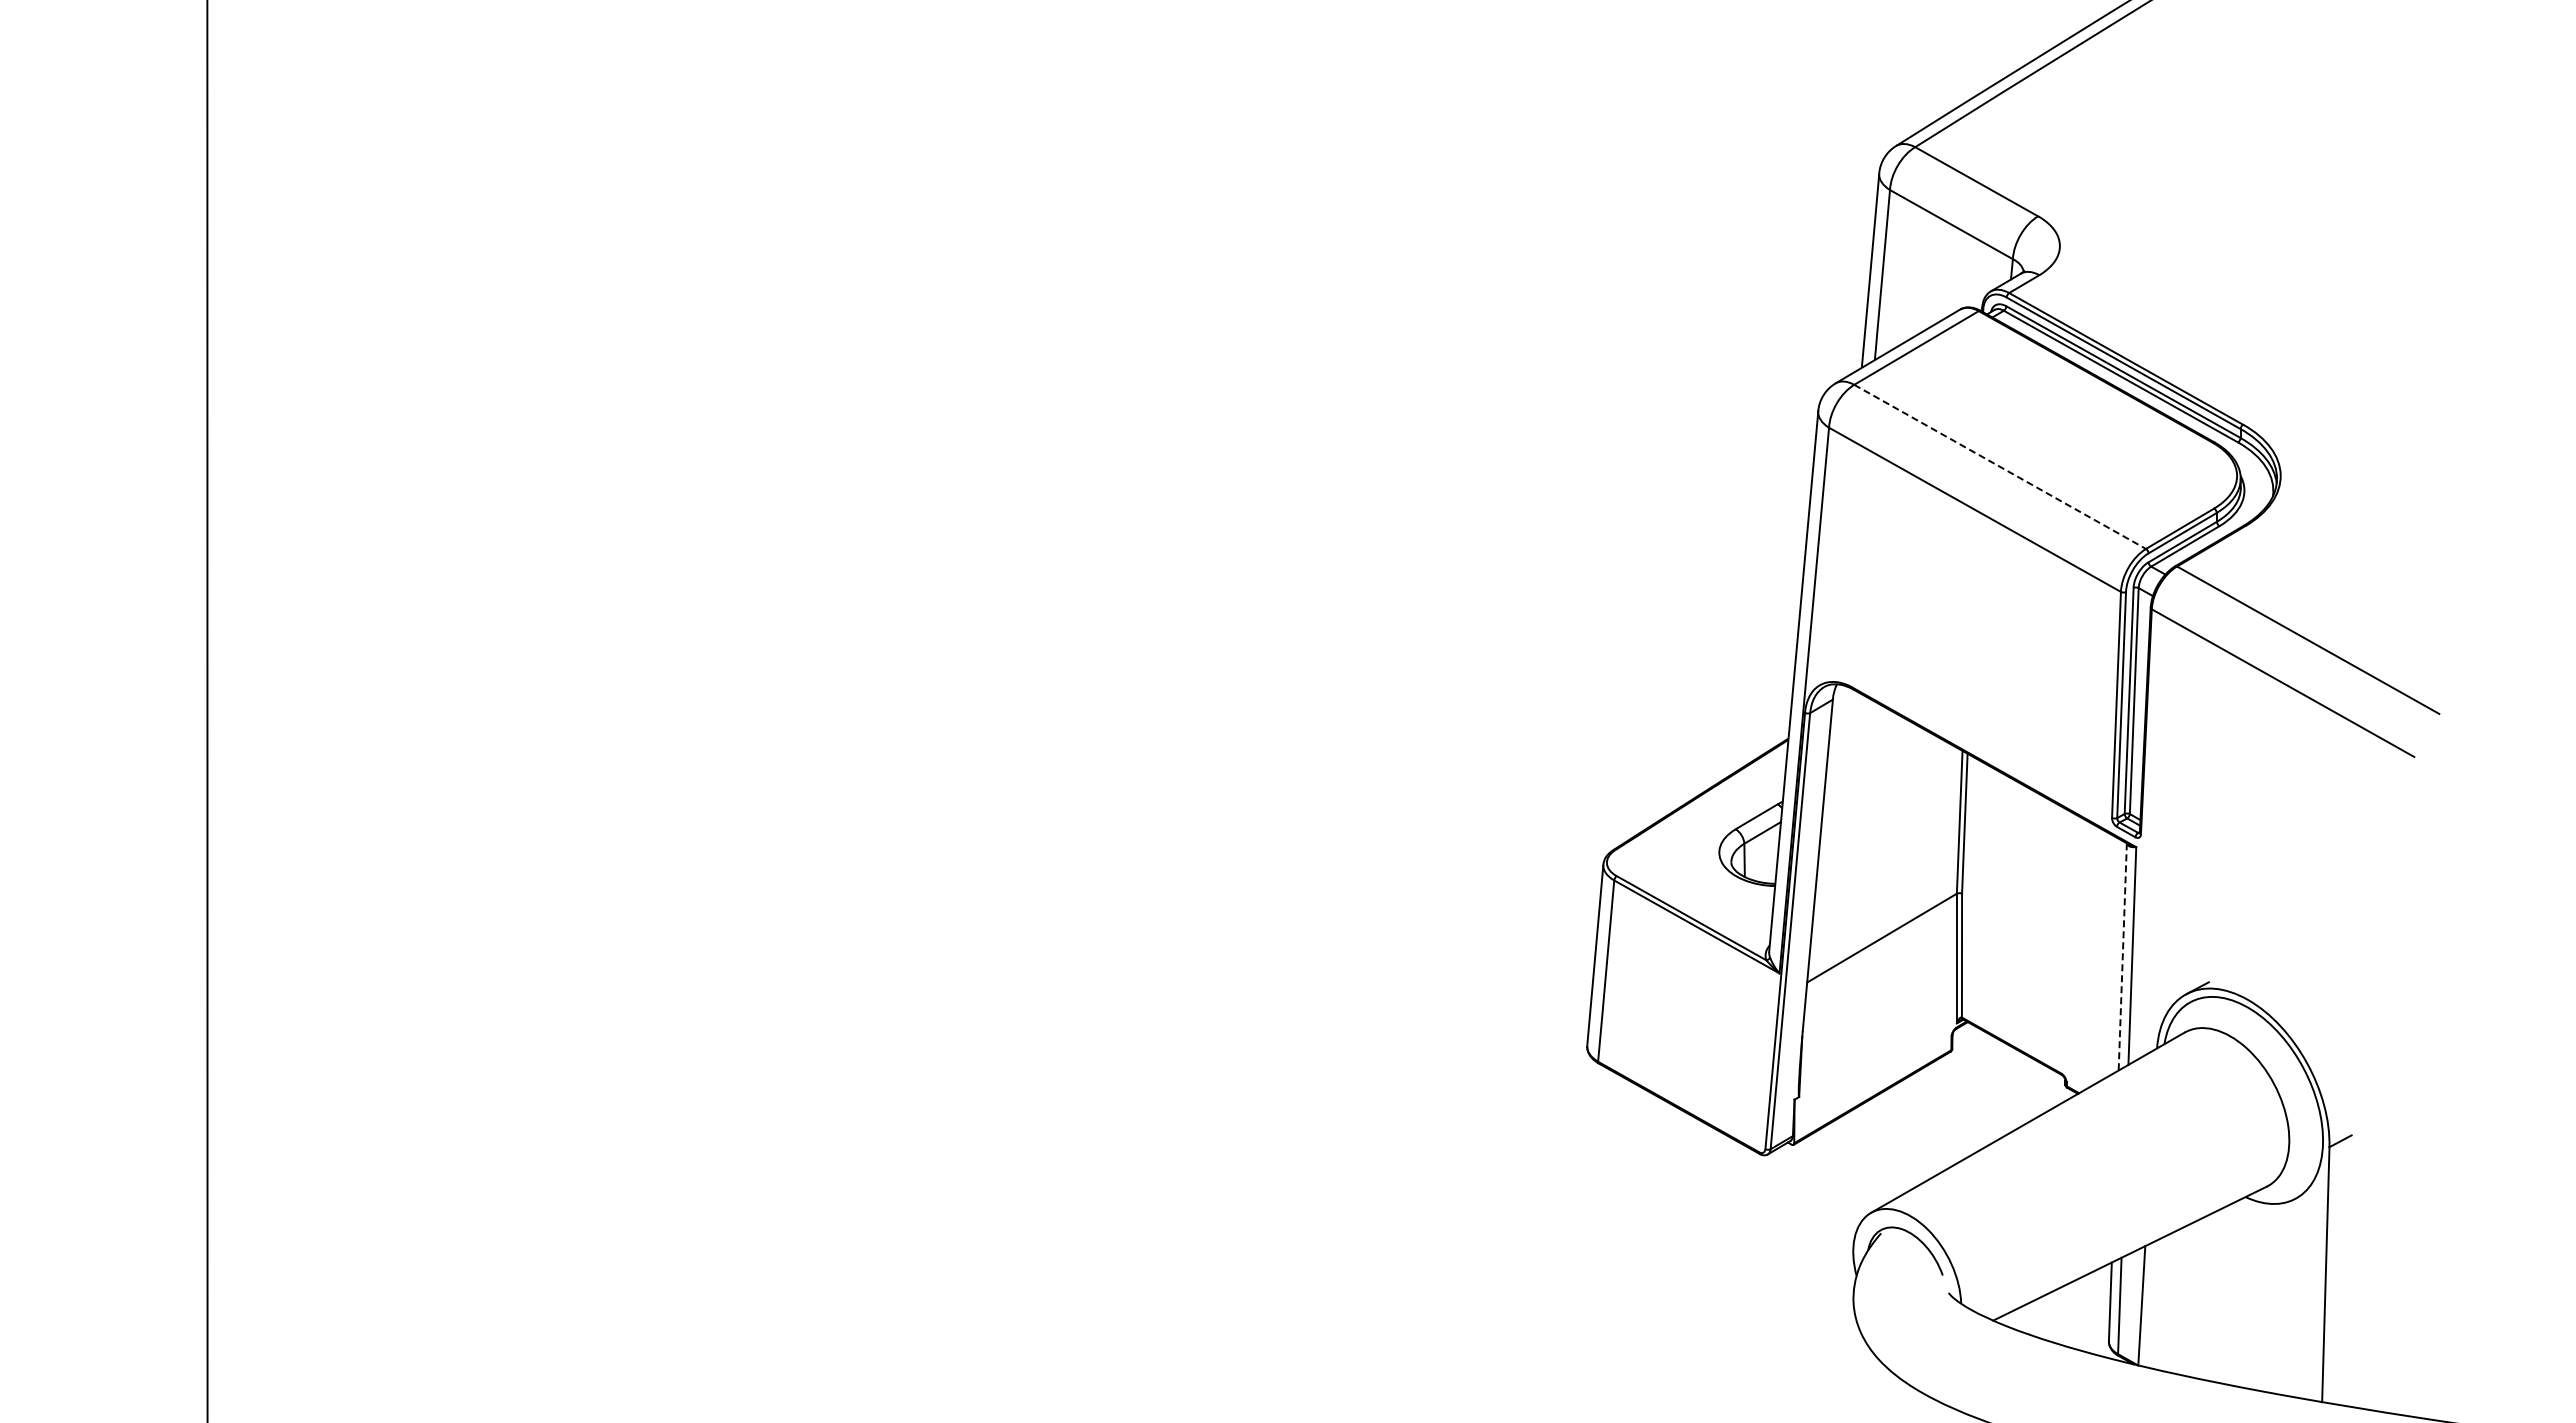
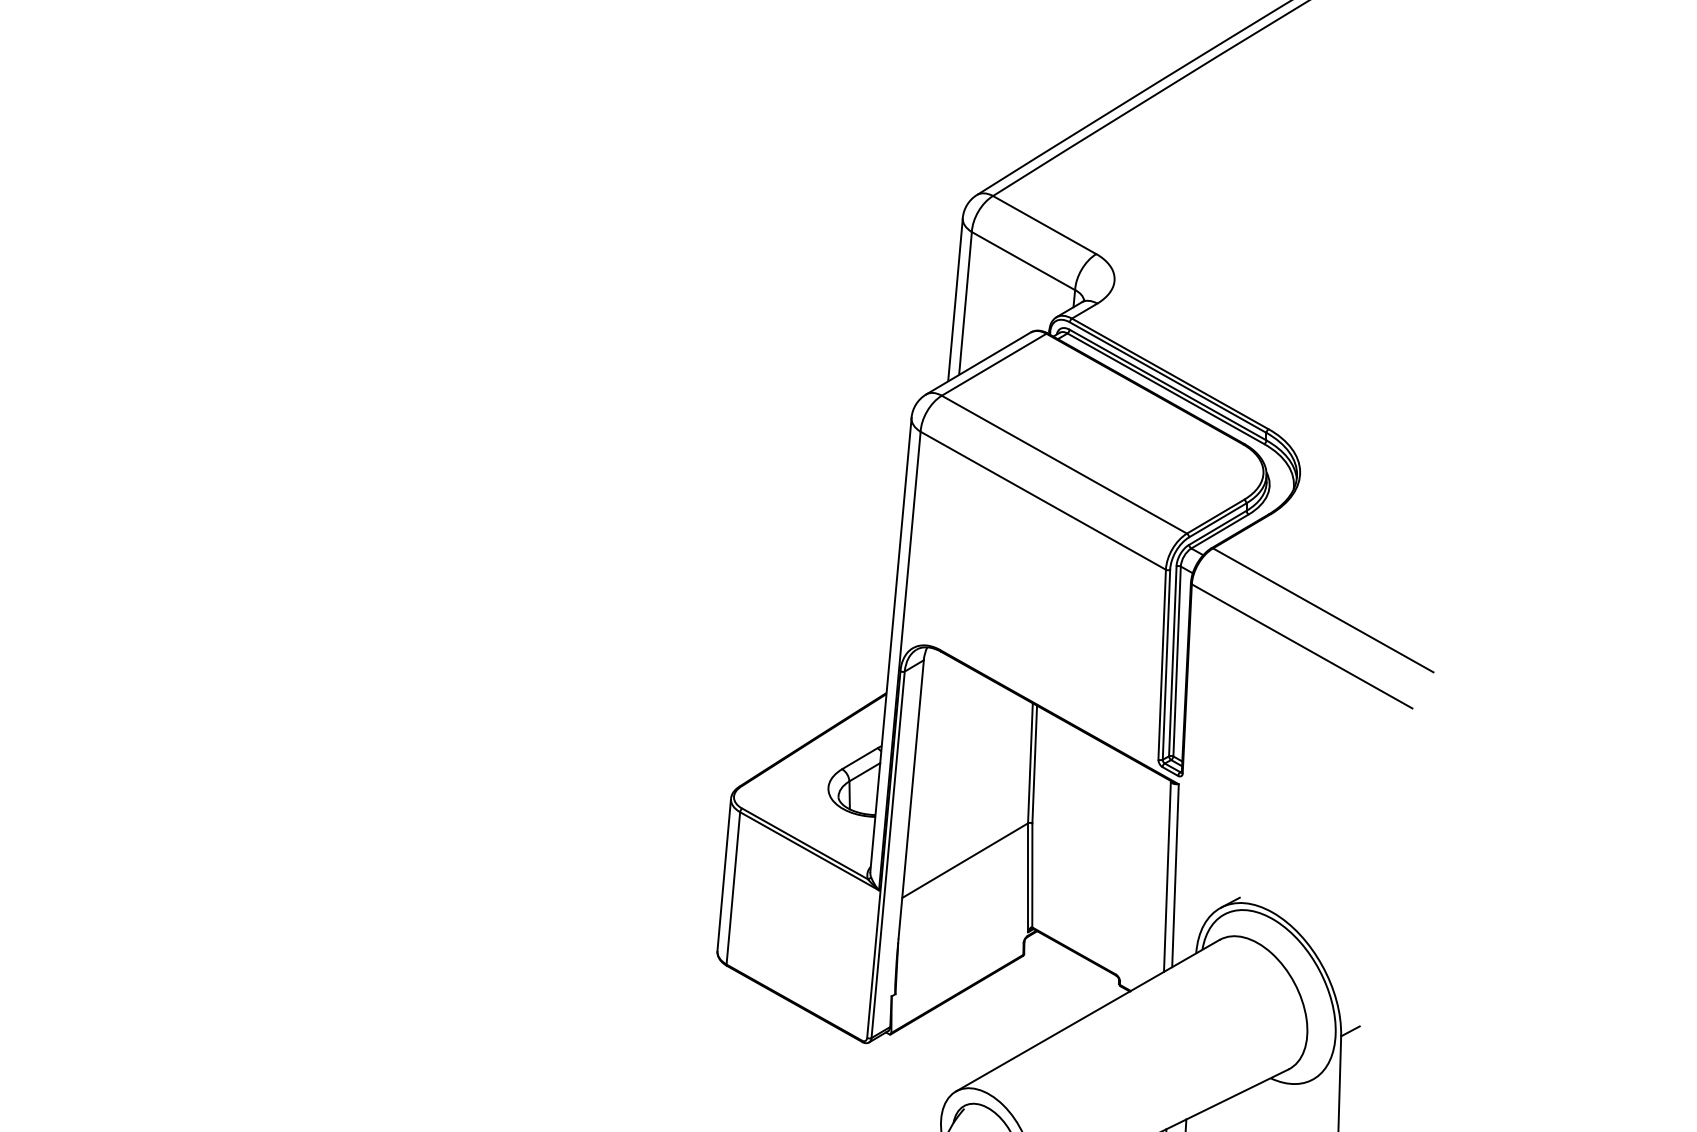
line: (2000, 467) -> (1064, 465), dashed -> solid
line: (2122, 956) -> (1167, 876), dashed -> solid

